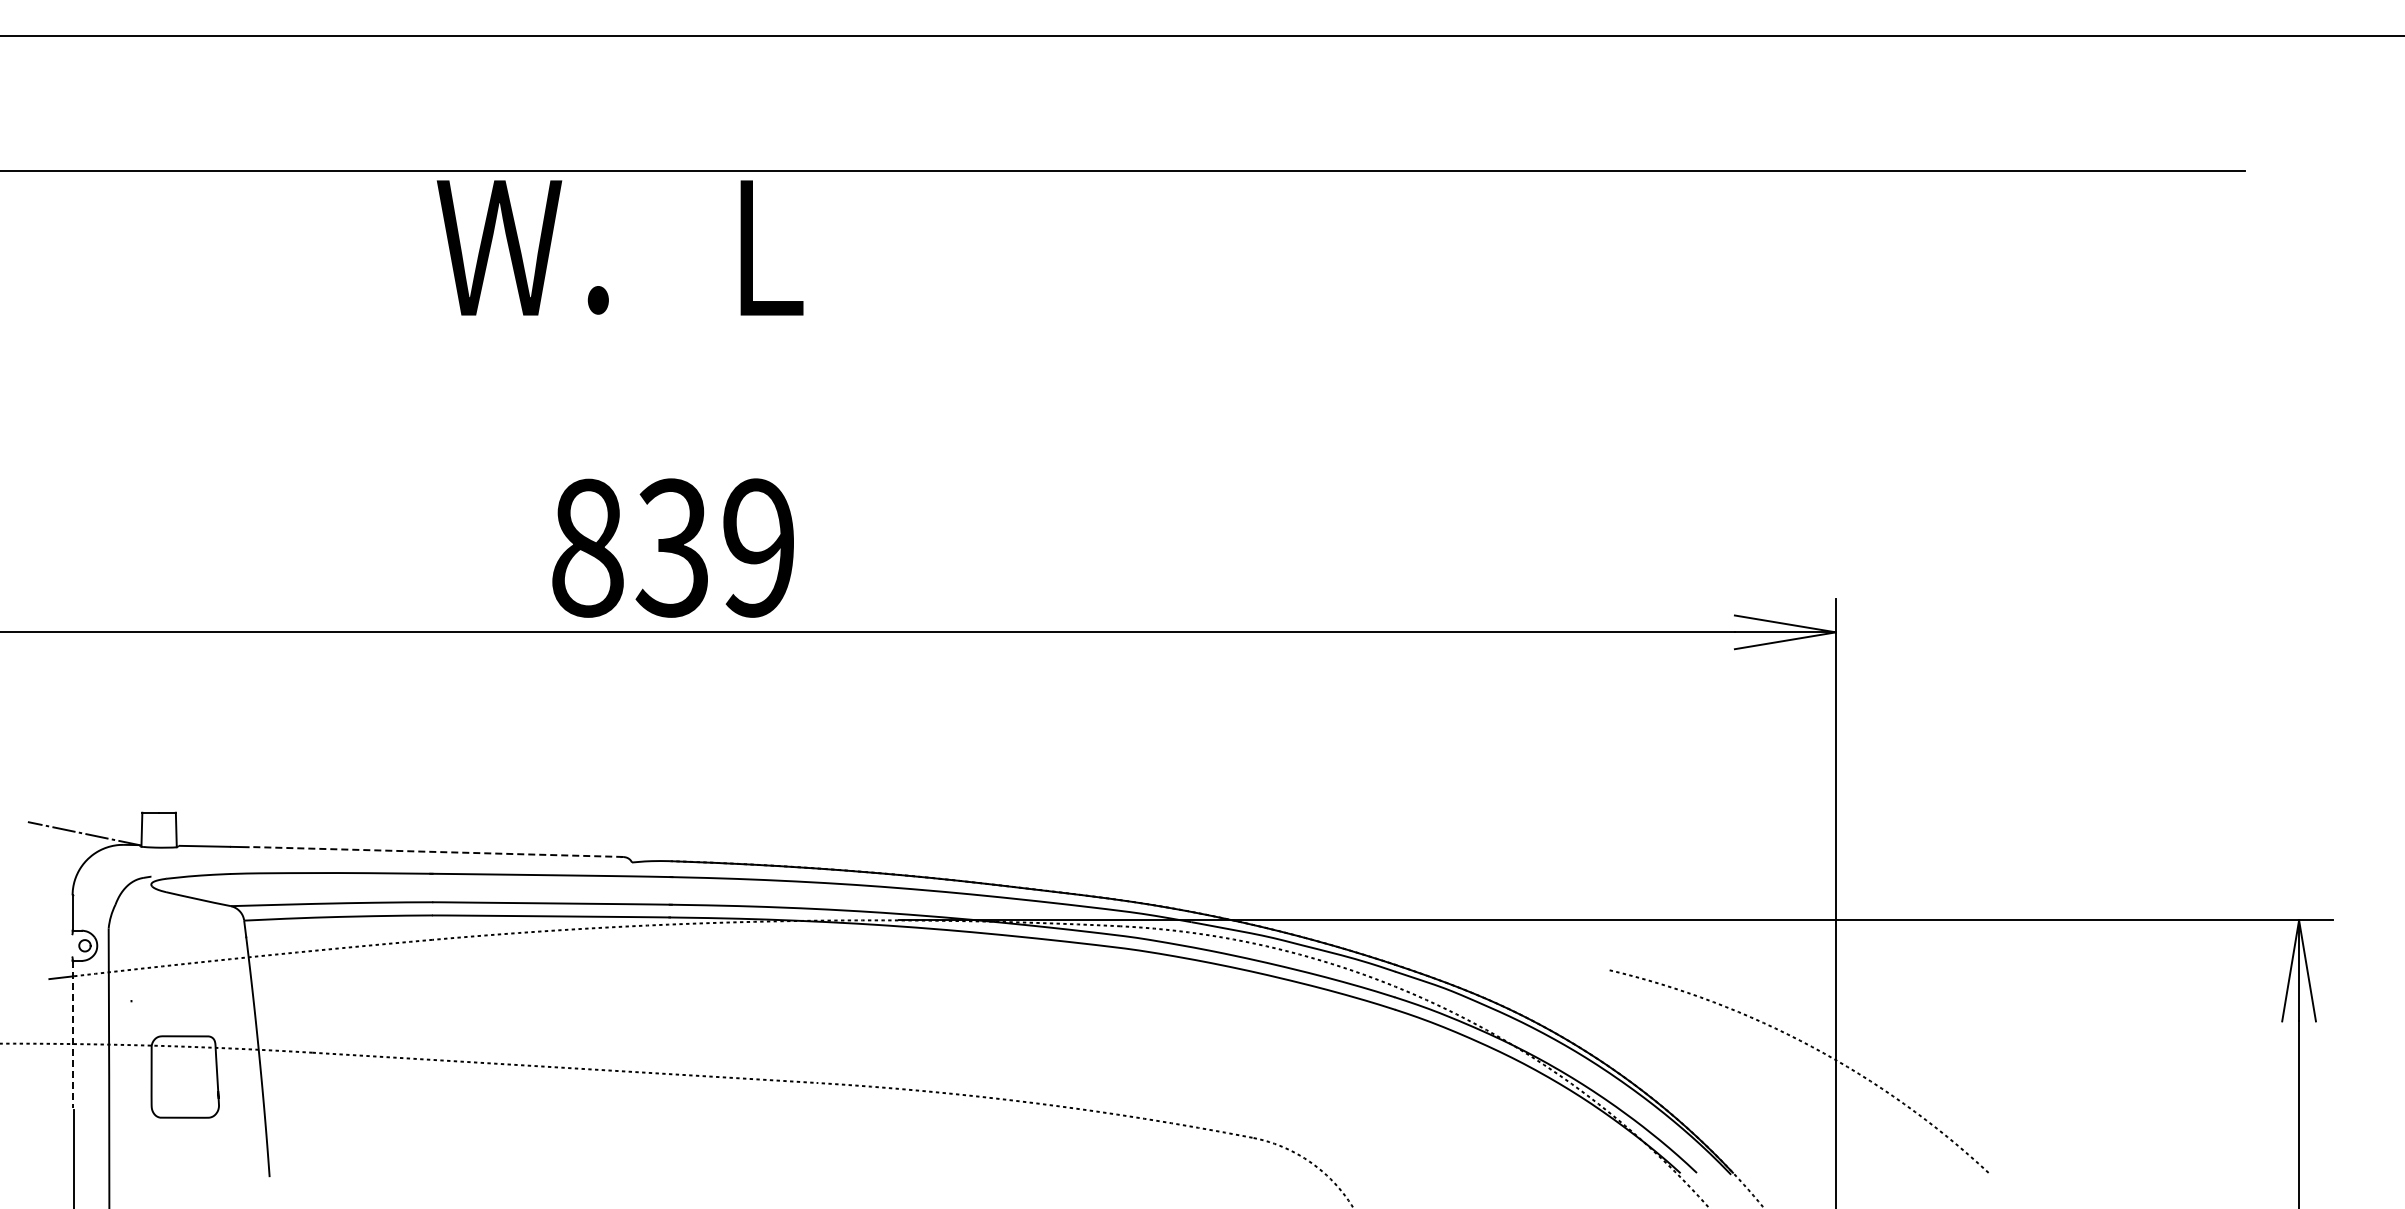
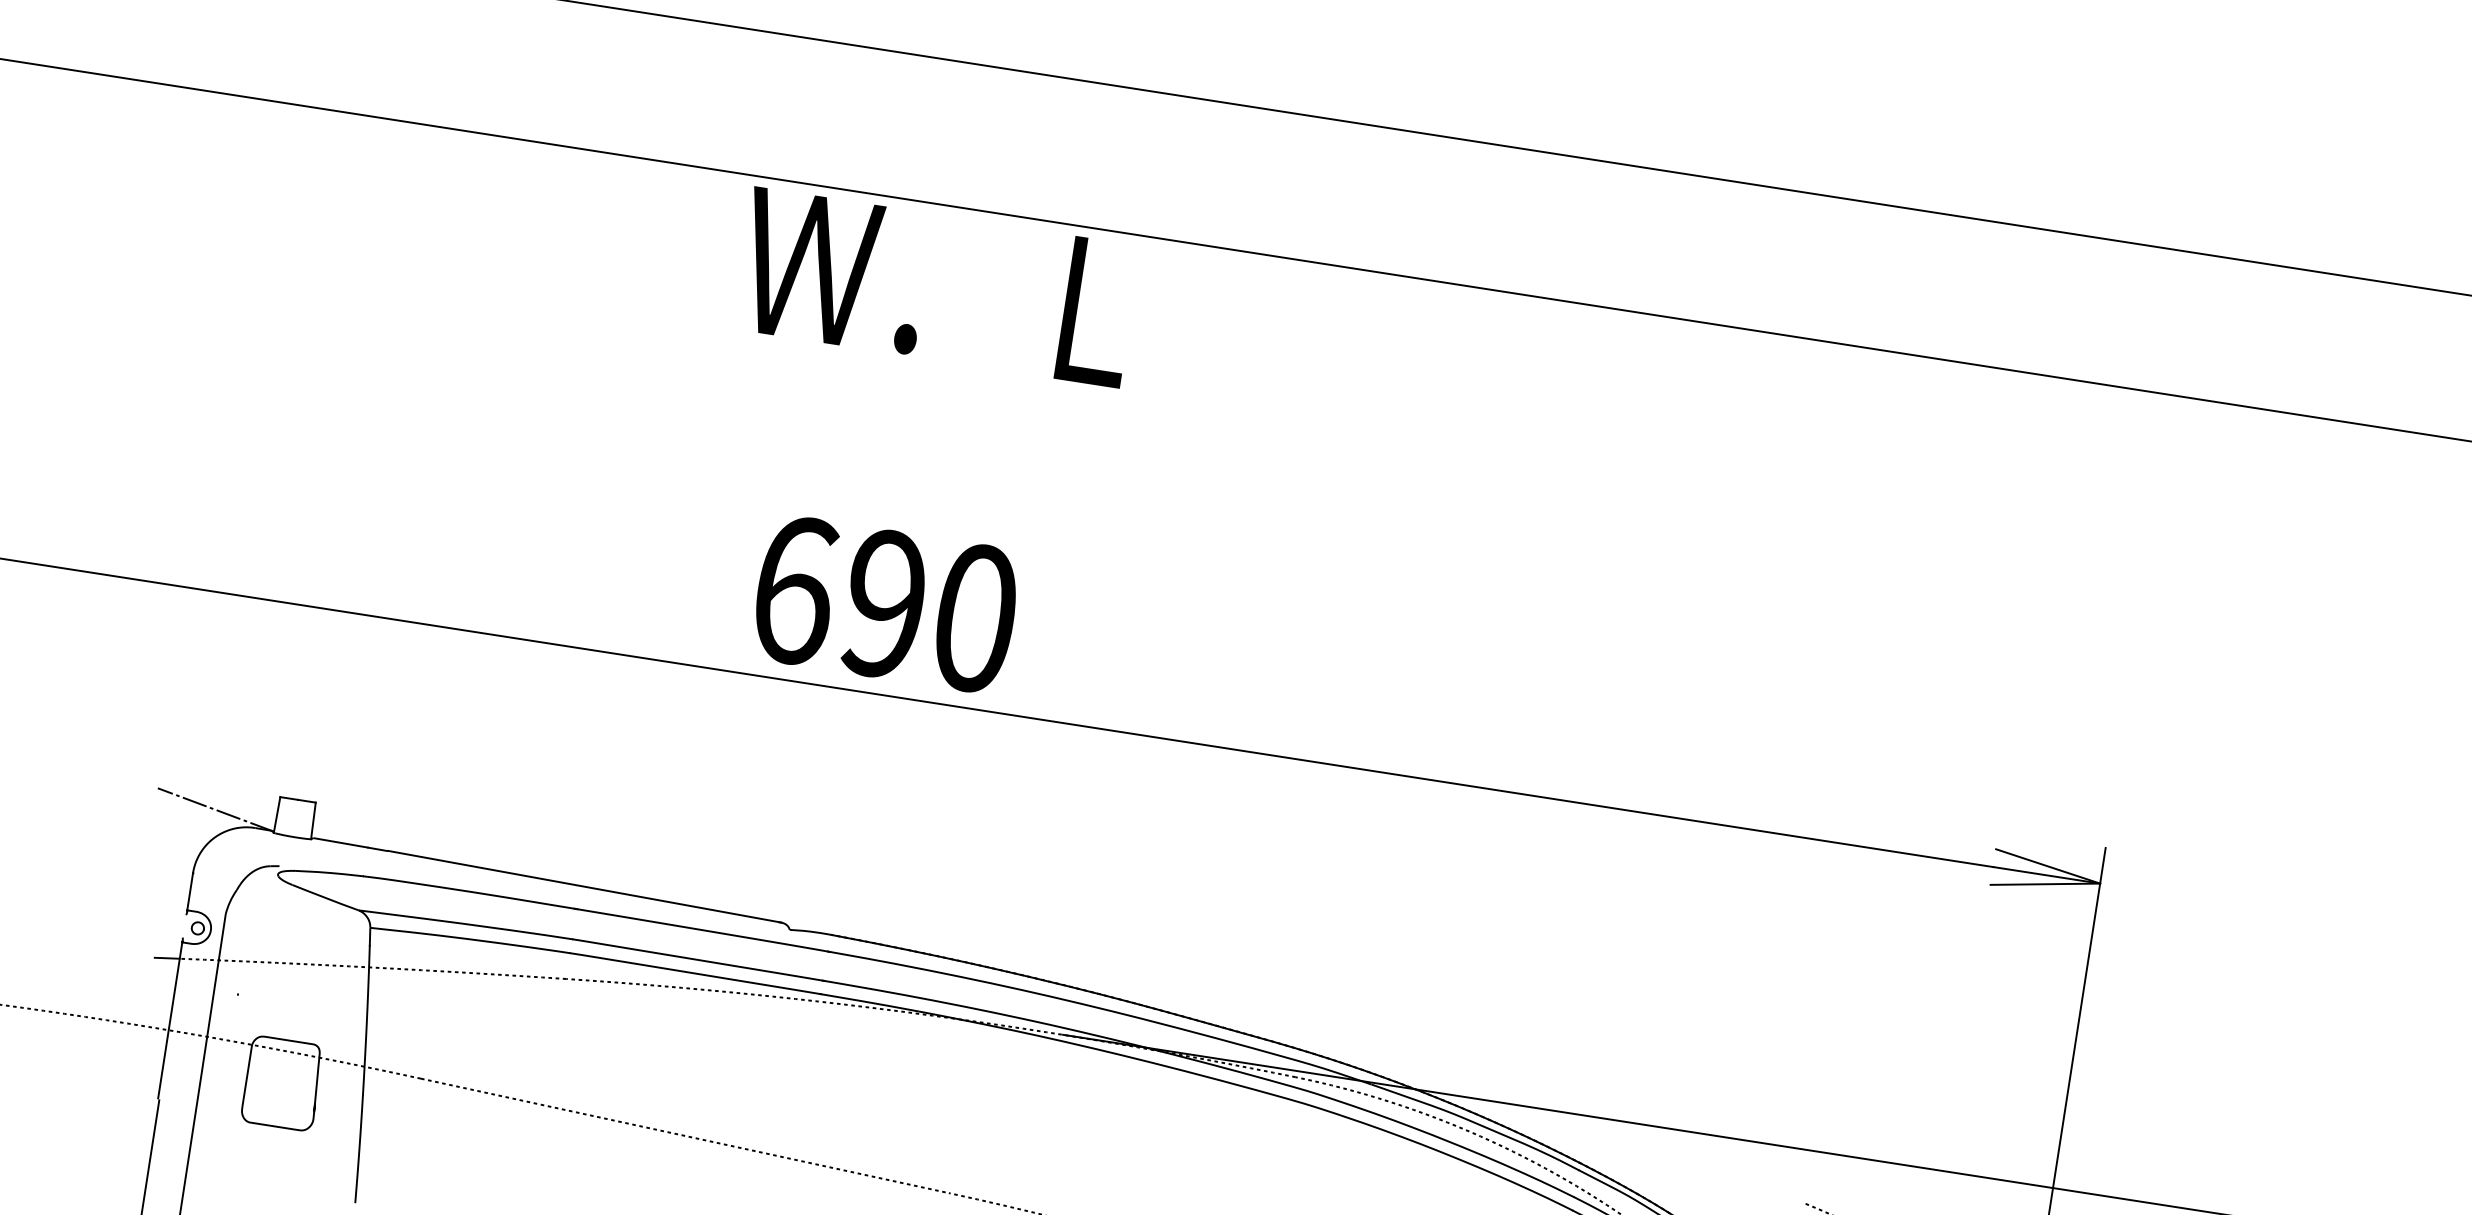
text: (619, 247) -> (936, 286), moved
text: (673, 547) -> (885, 603), 839 -> 690
line: (436, 851) -> (584, 886), dashed -> solid
line: (72, 1034) -> (170, 1020), dashed -> solid

